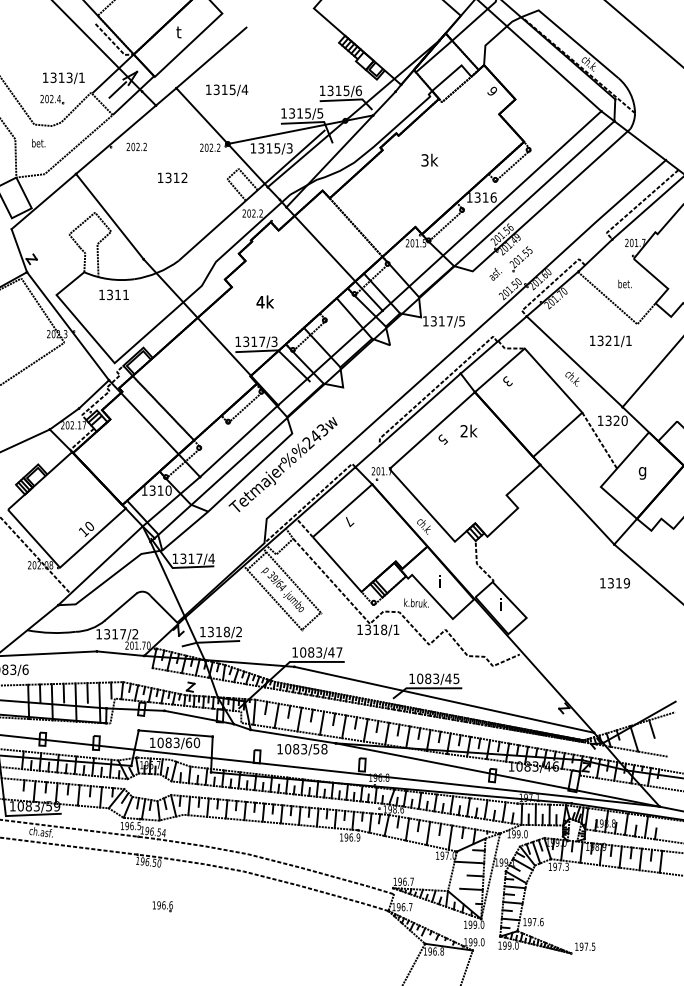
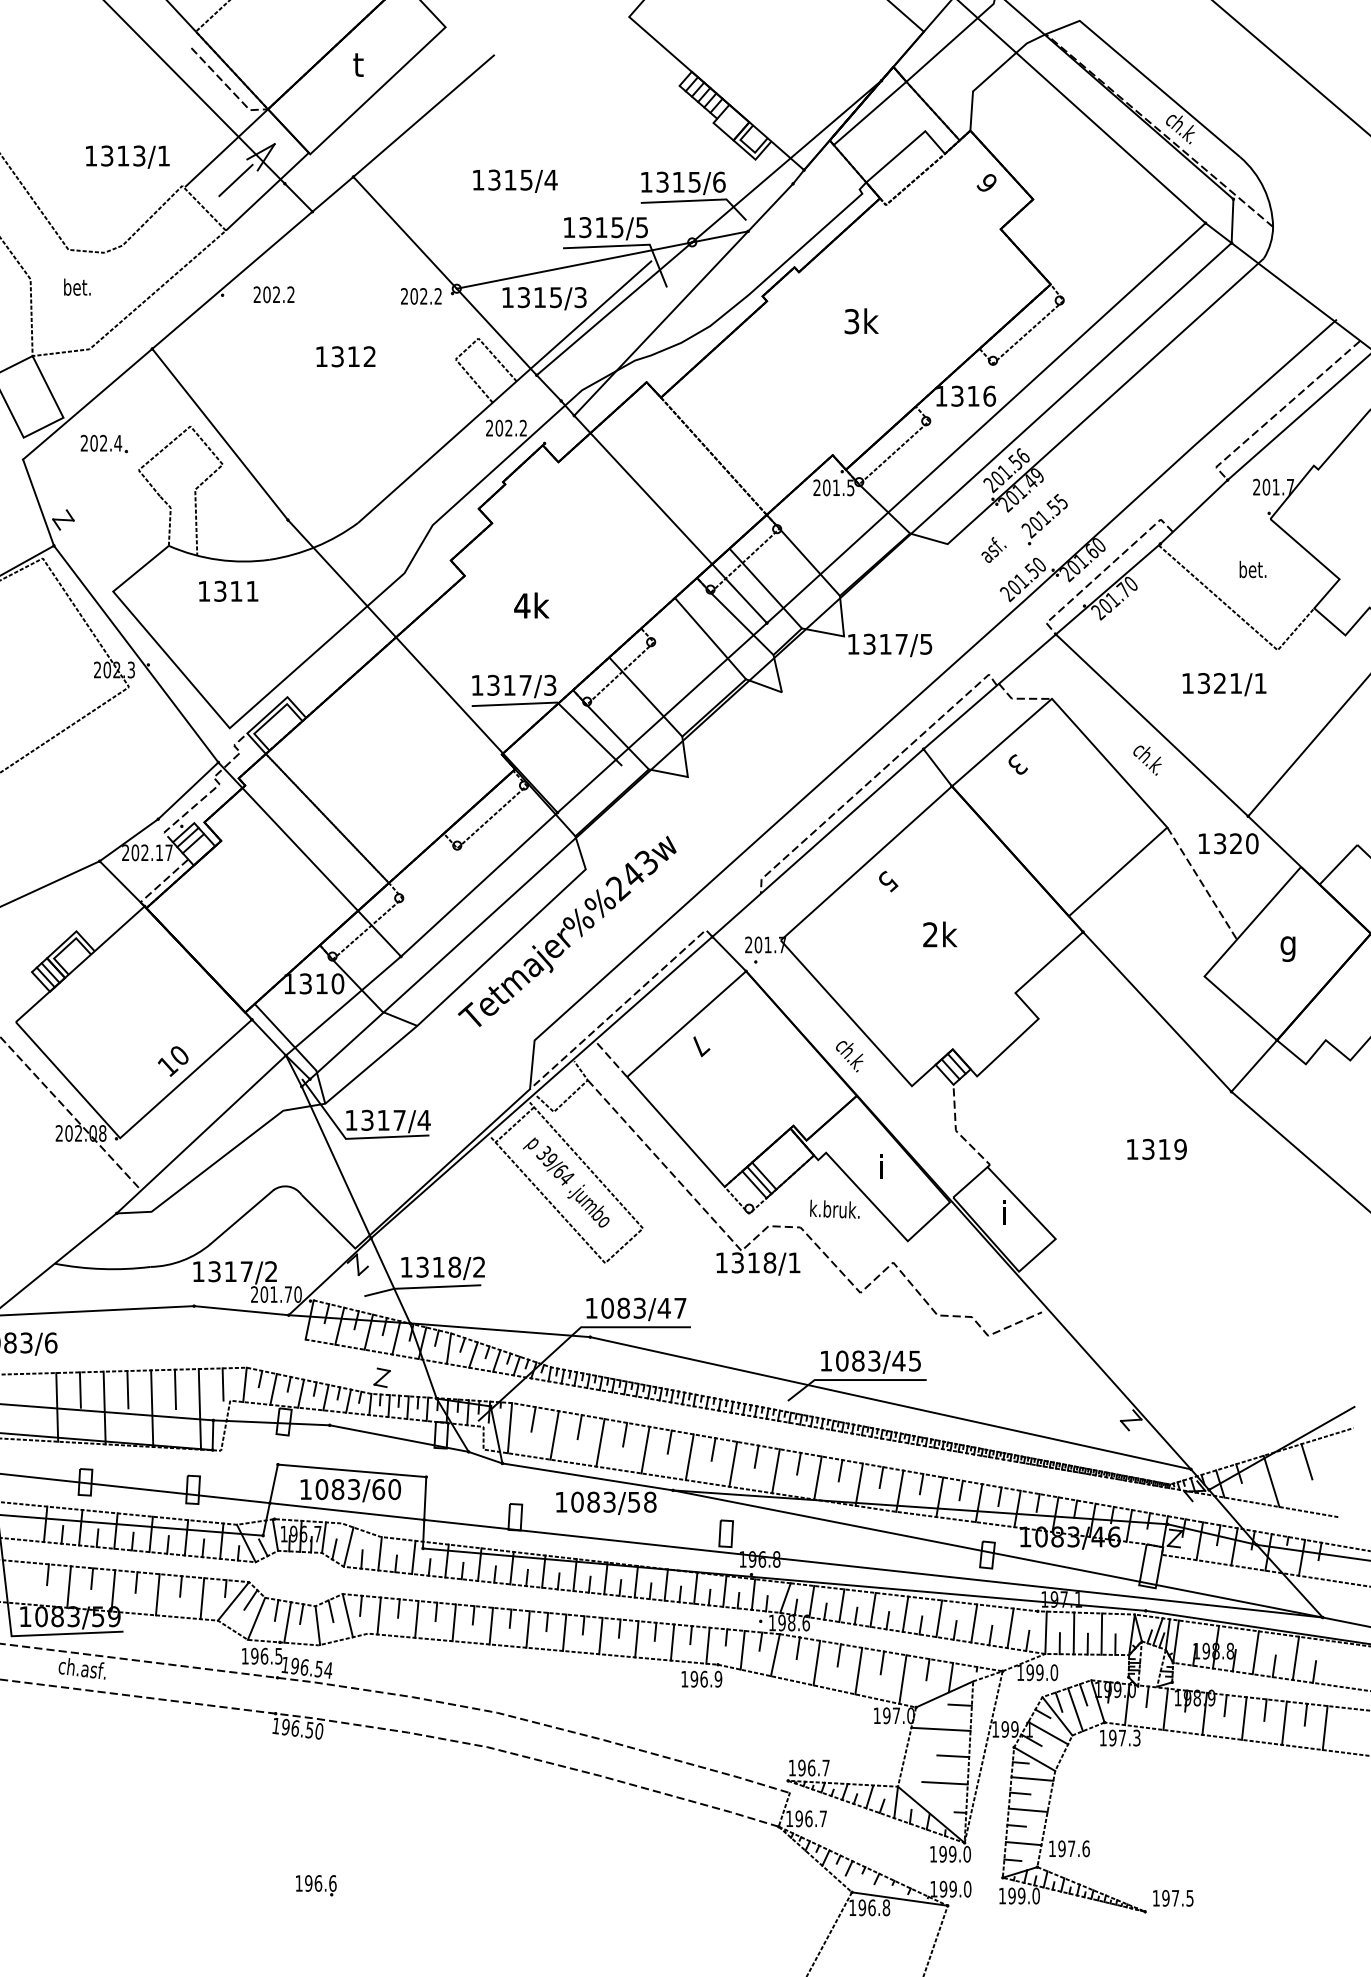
text: (227, 90) -> (516, 181), moved
part: (52, 99) -> (105, 444), moved
text: (468, 430) -> (939, 933), moved
text: (614, 583) -> (1155, 1149), moved
part: (162, 906) -> (315, 1885), moved

